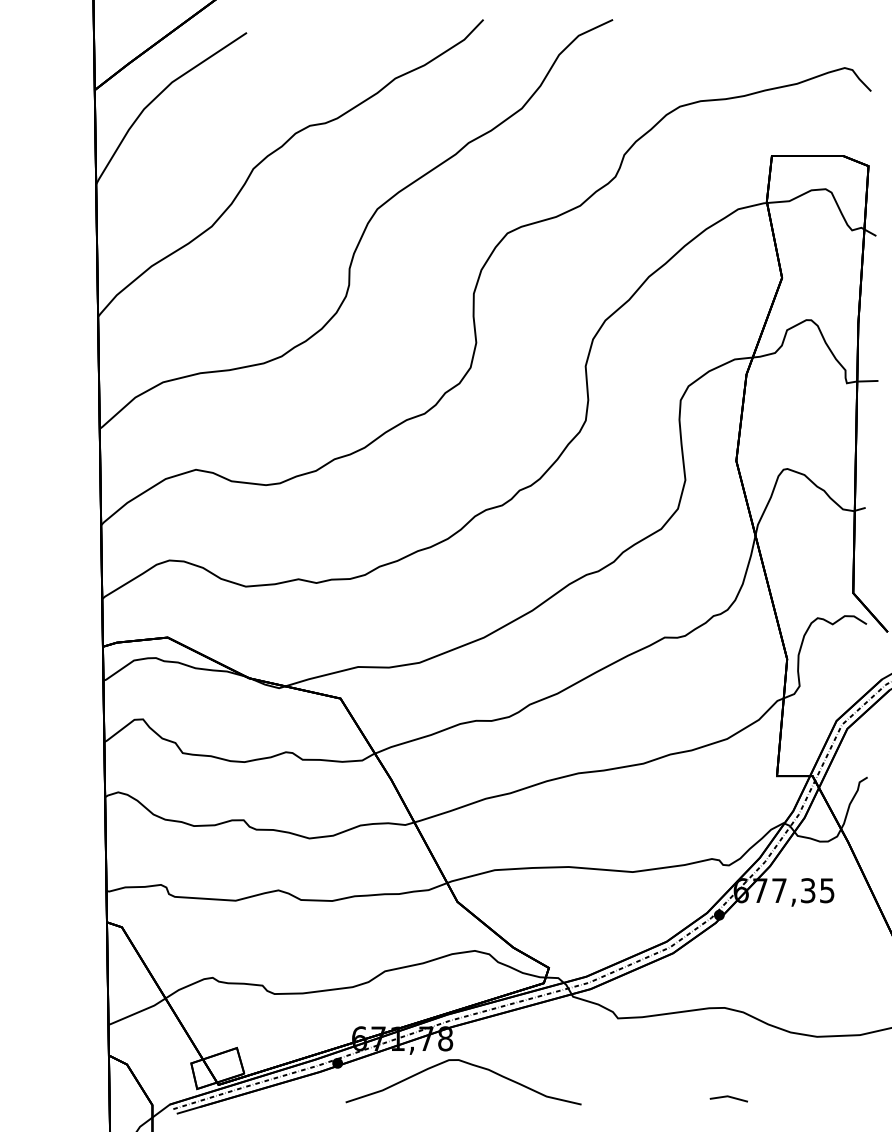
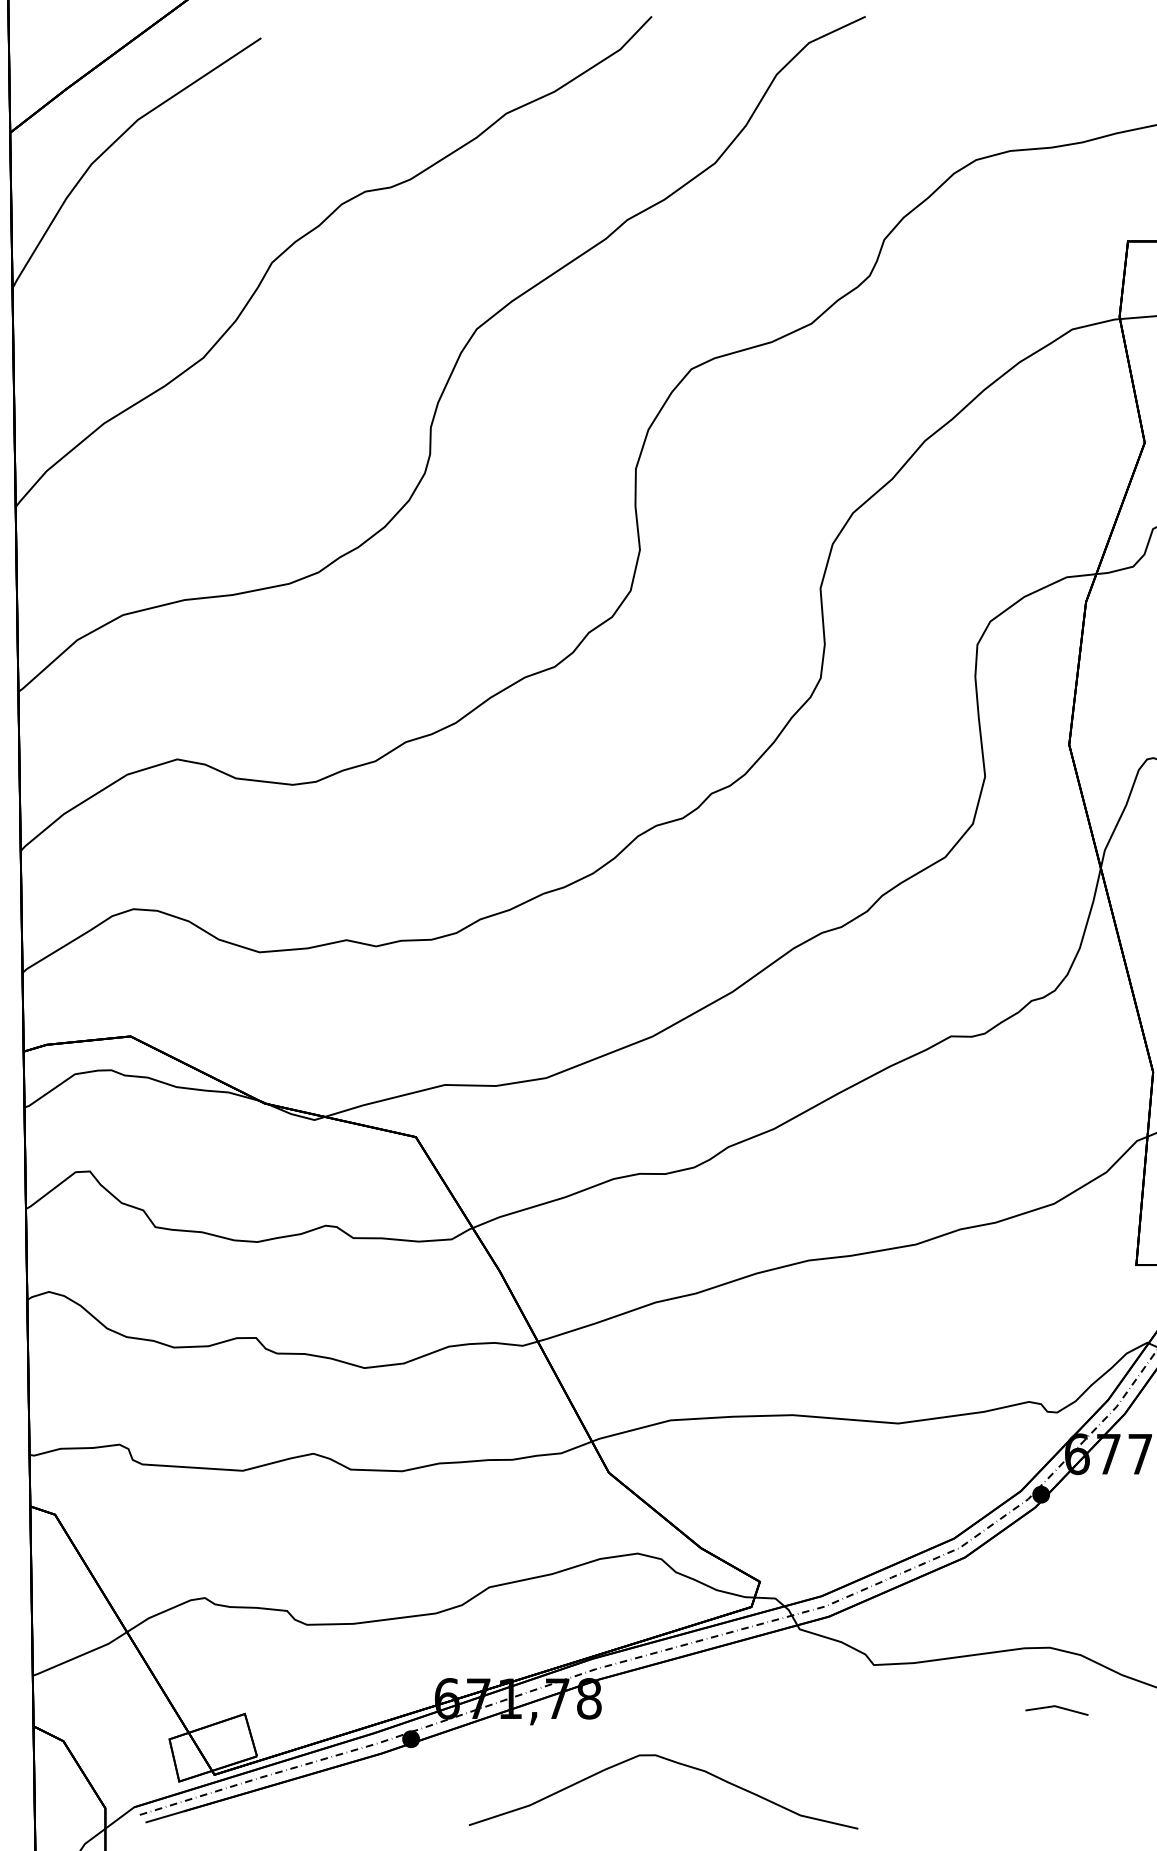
curve: (470, 1065) -> (674, 1764), moved
line: (728, 1097) -> (1056, 1708), moved

